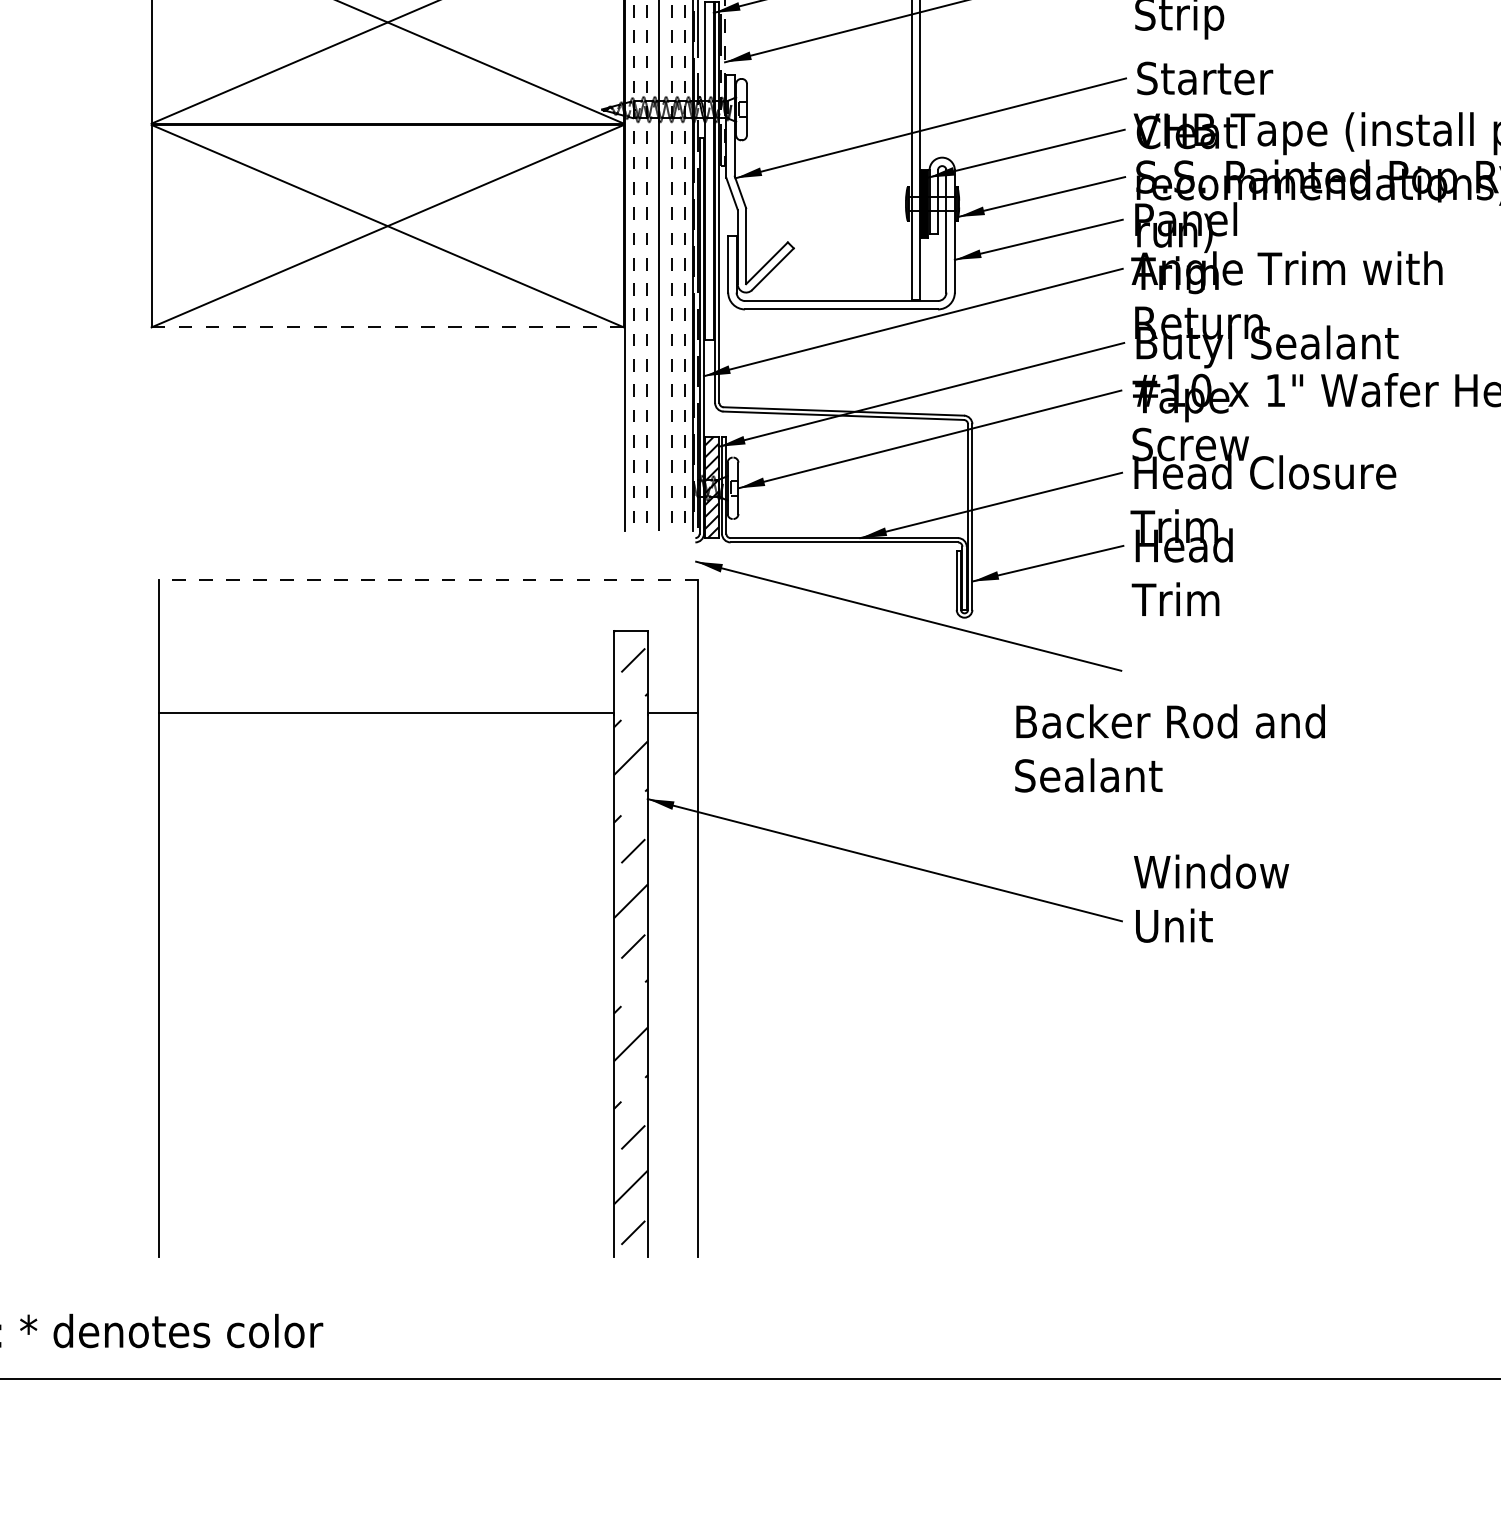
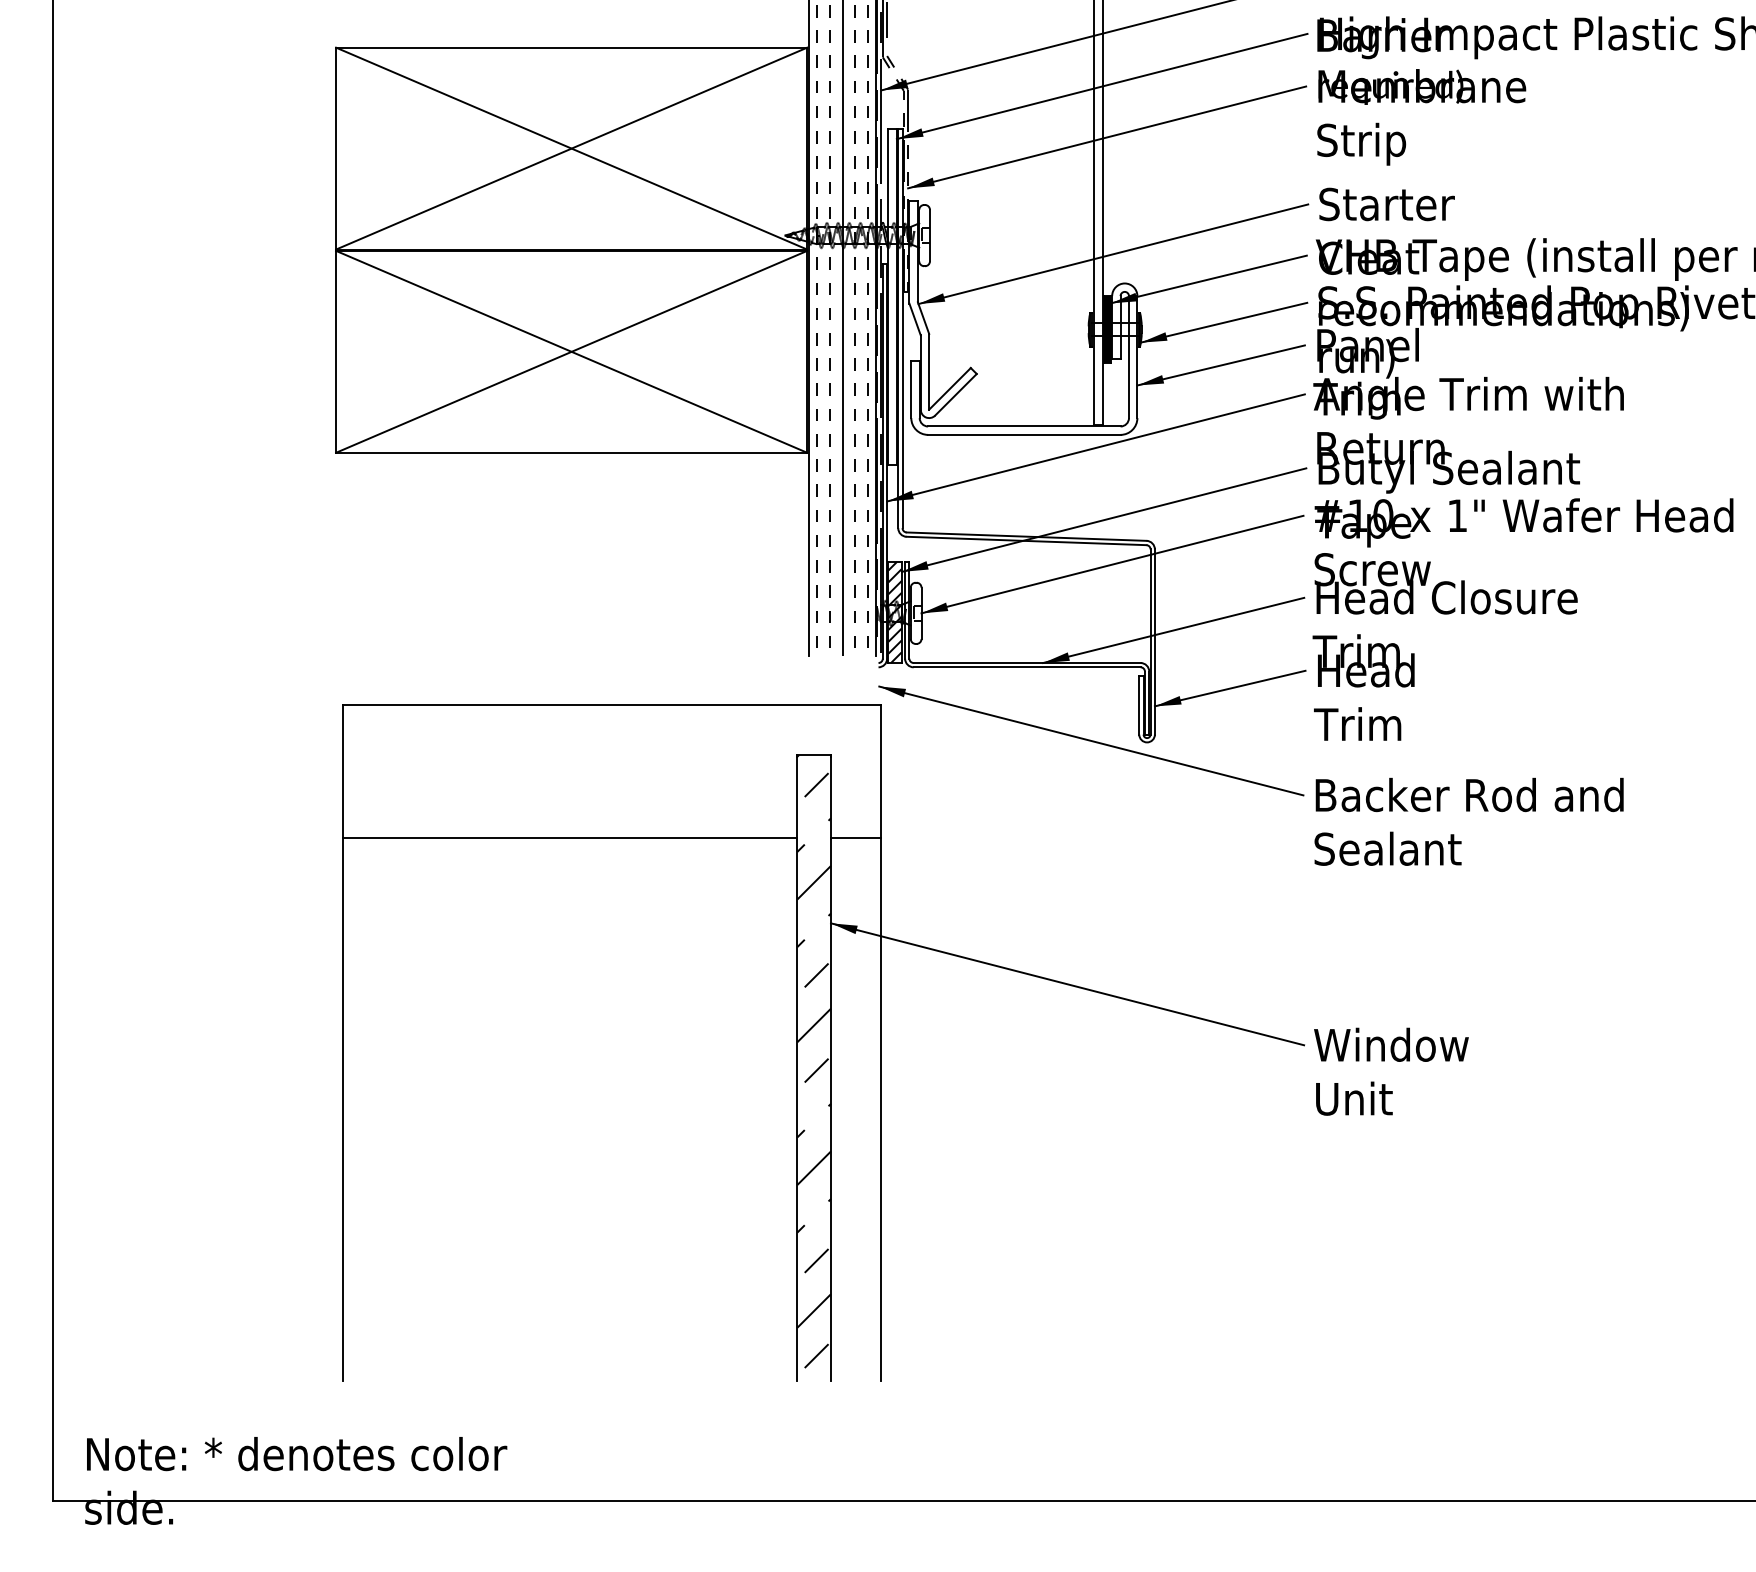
line: (387, 327) -> (571, 452), dashed -> solid
line: (427, 579) -> (611, 704), dashed -> solid
text: (1169, 748) -> (1468, 821), moved
text: (1211, 898) -> (1391, 1071), moved

